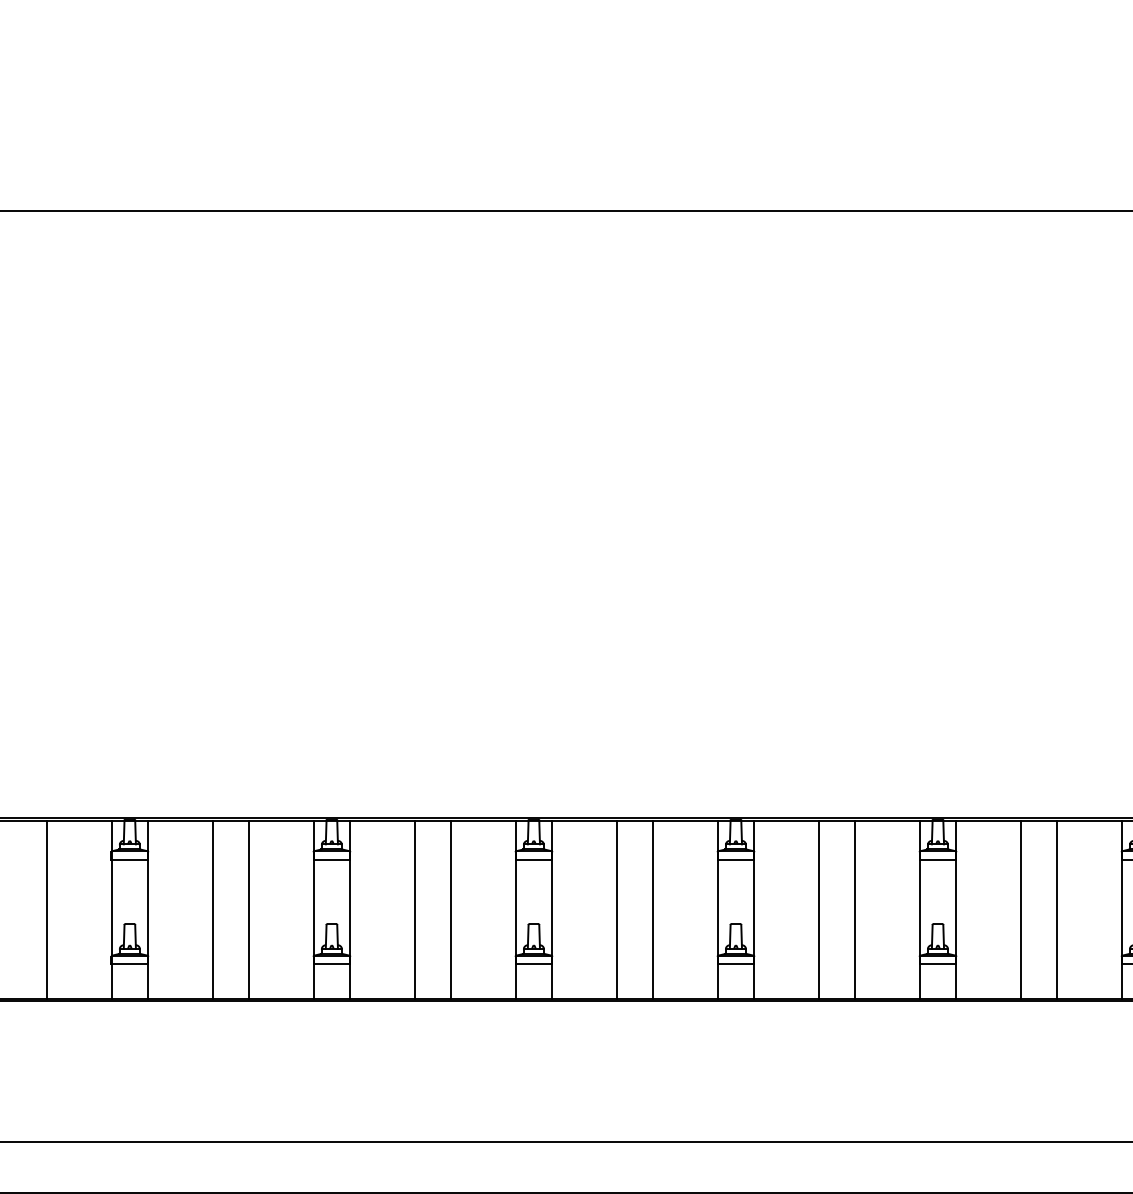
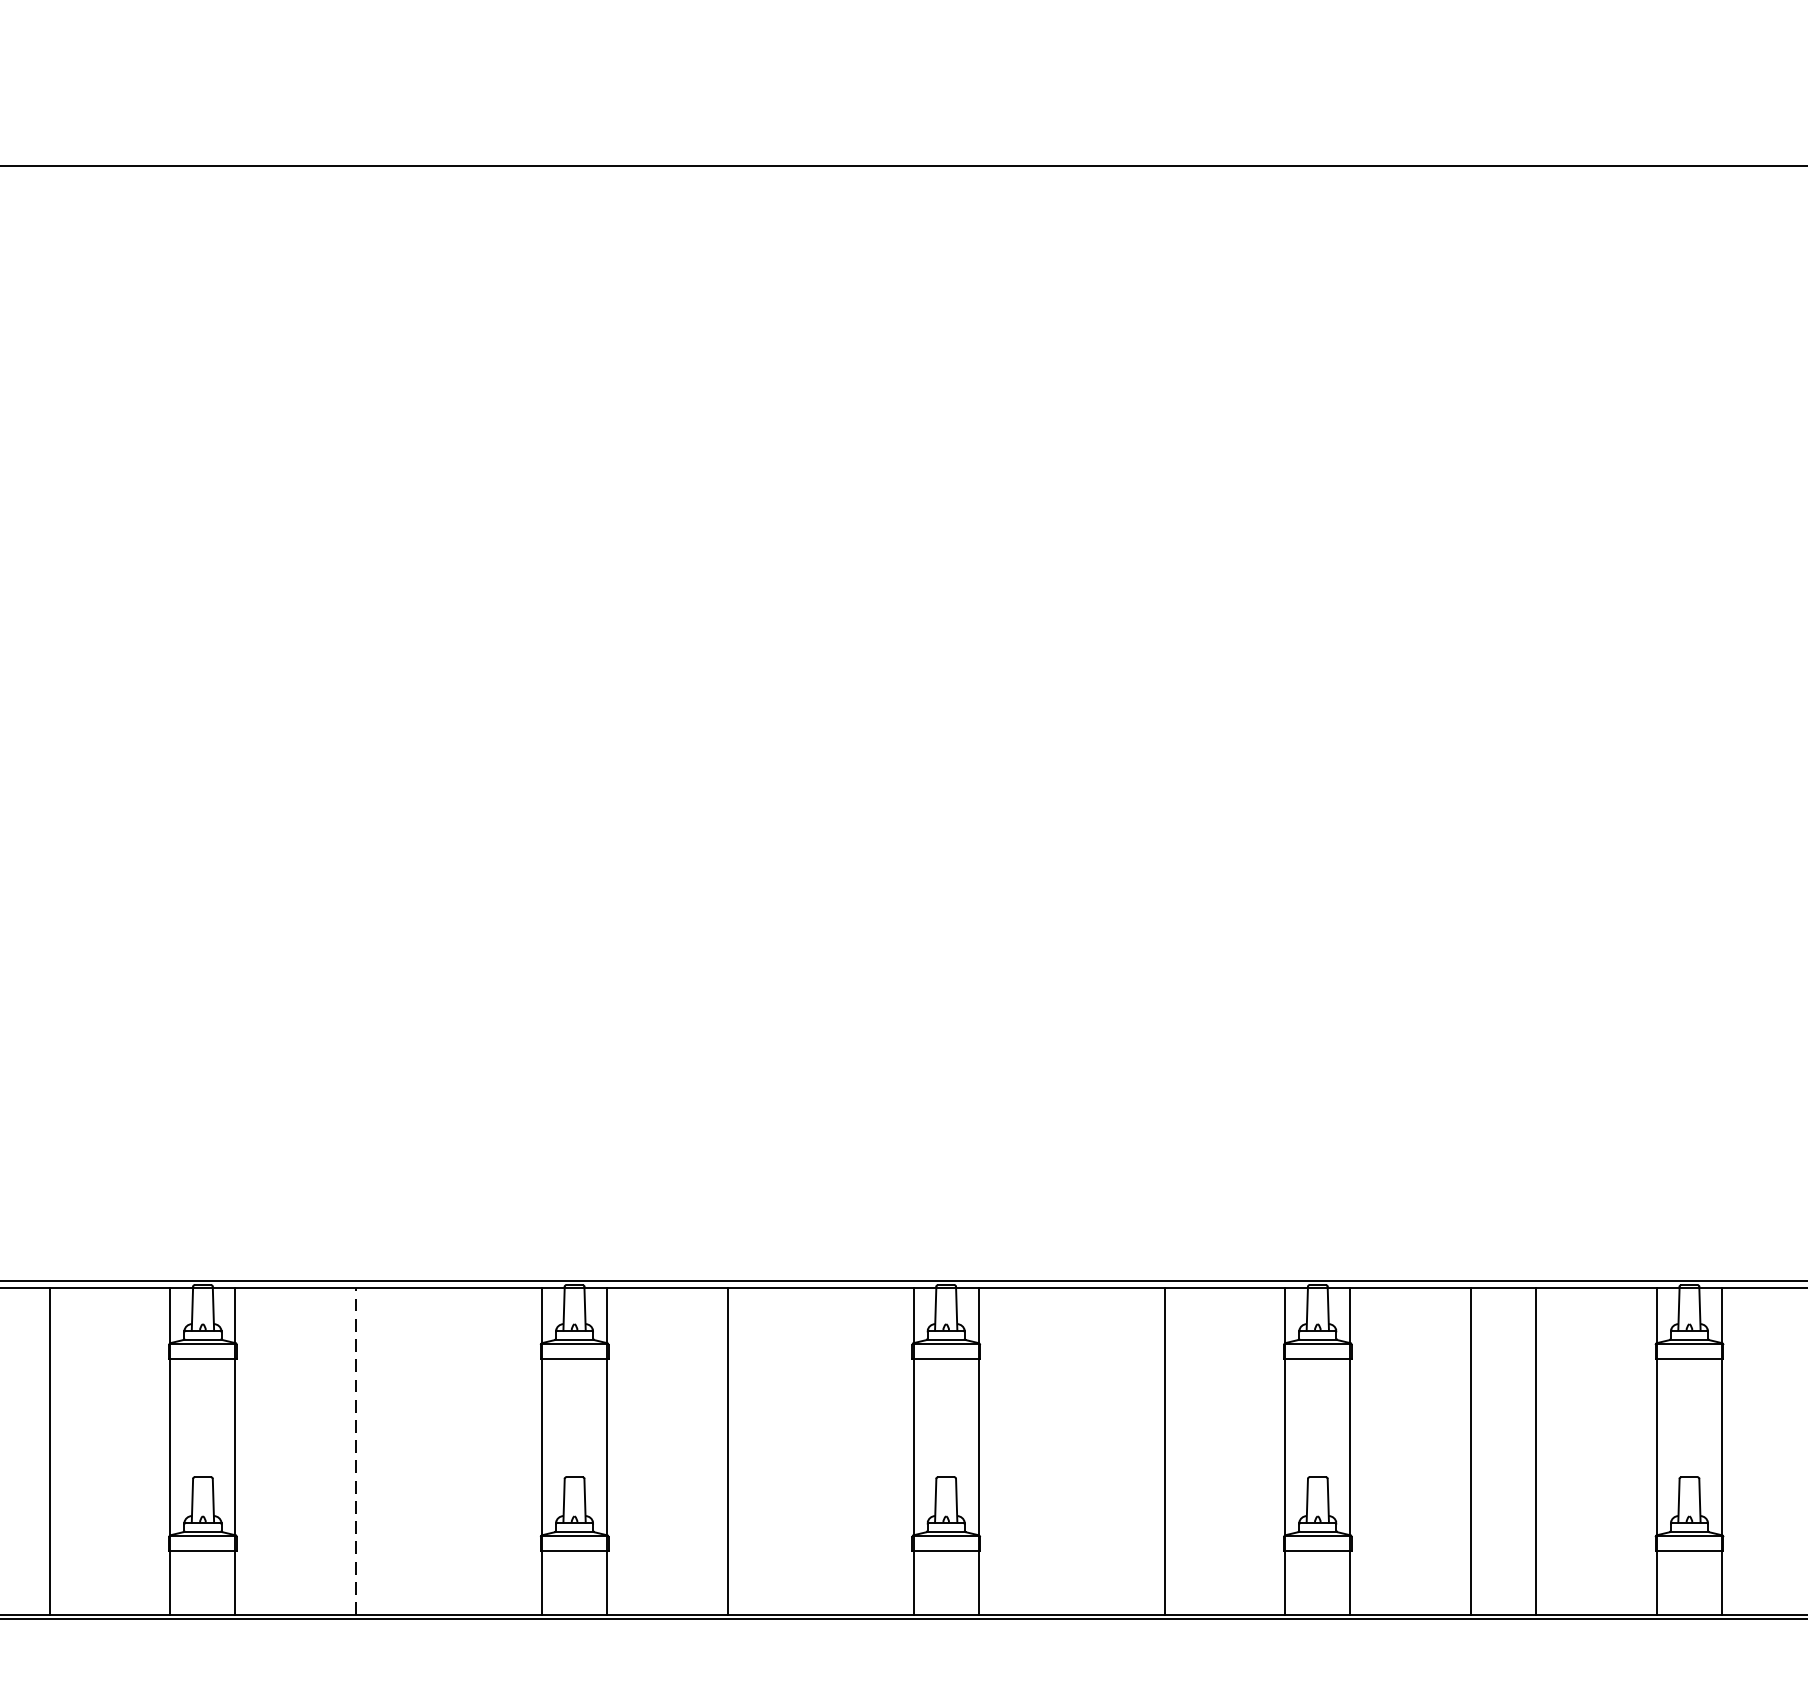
line: (248, 909) -> (421, 1450), removed
line: (450, 909) -> (792, 1450), removed
line: (617, 909) -> (1099, 1450), removed
line: (213, 910) -> (356, 1452), solid -> dashed

